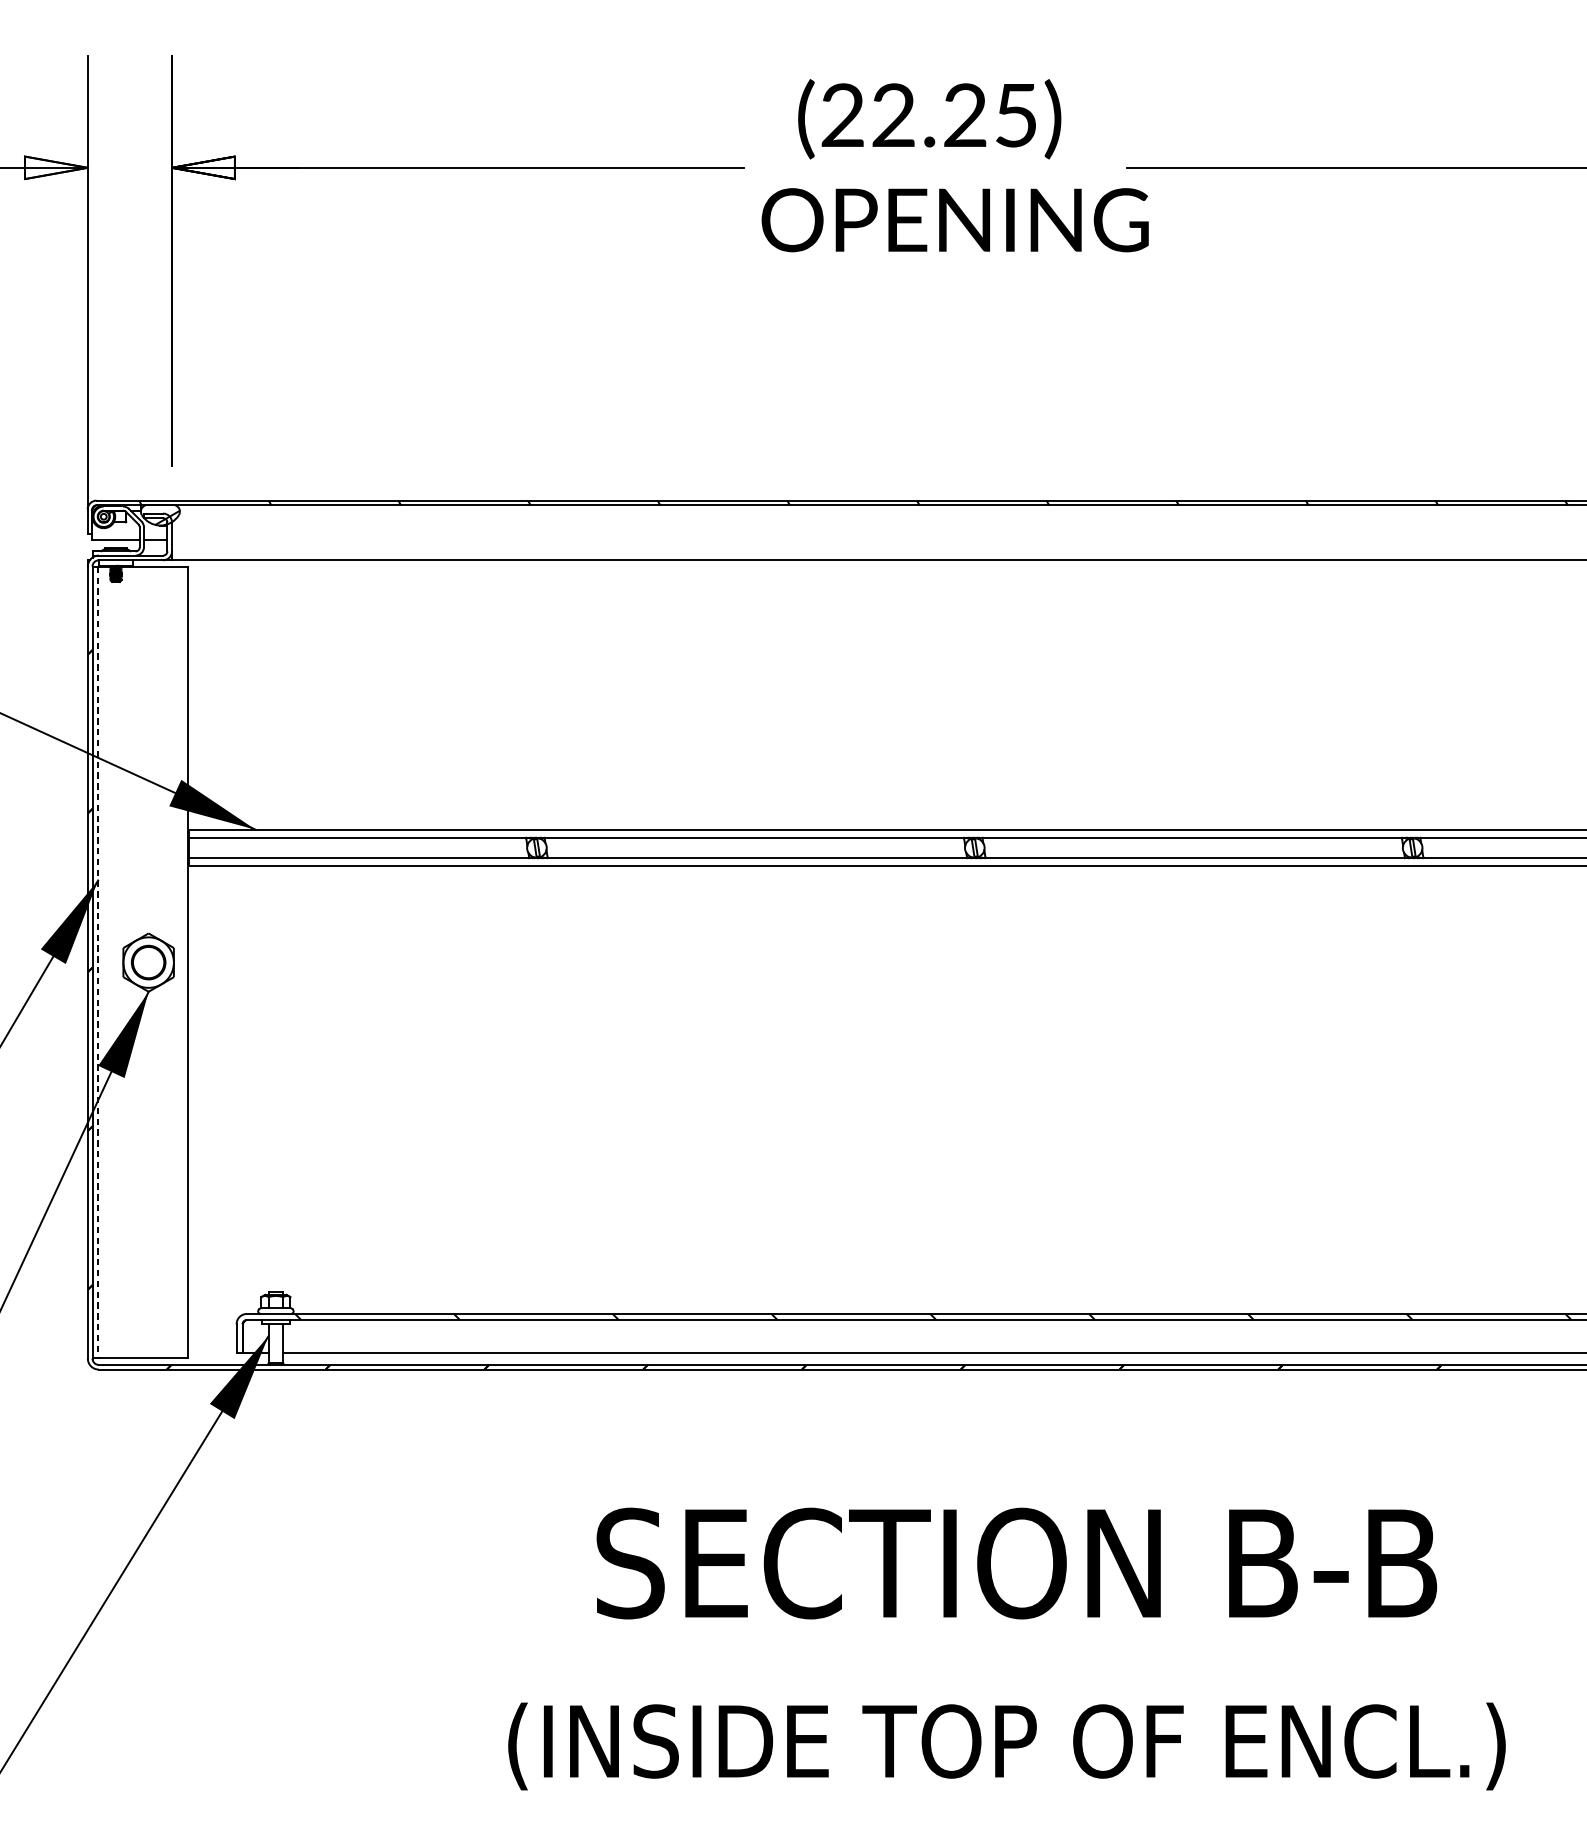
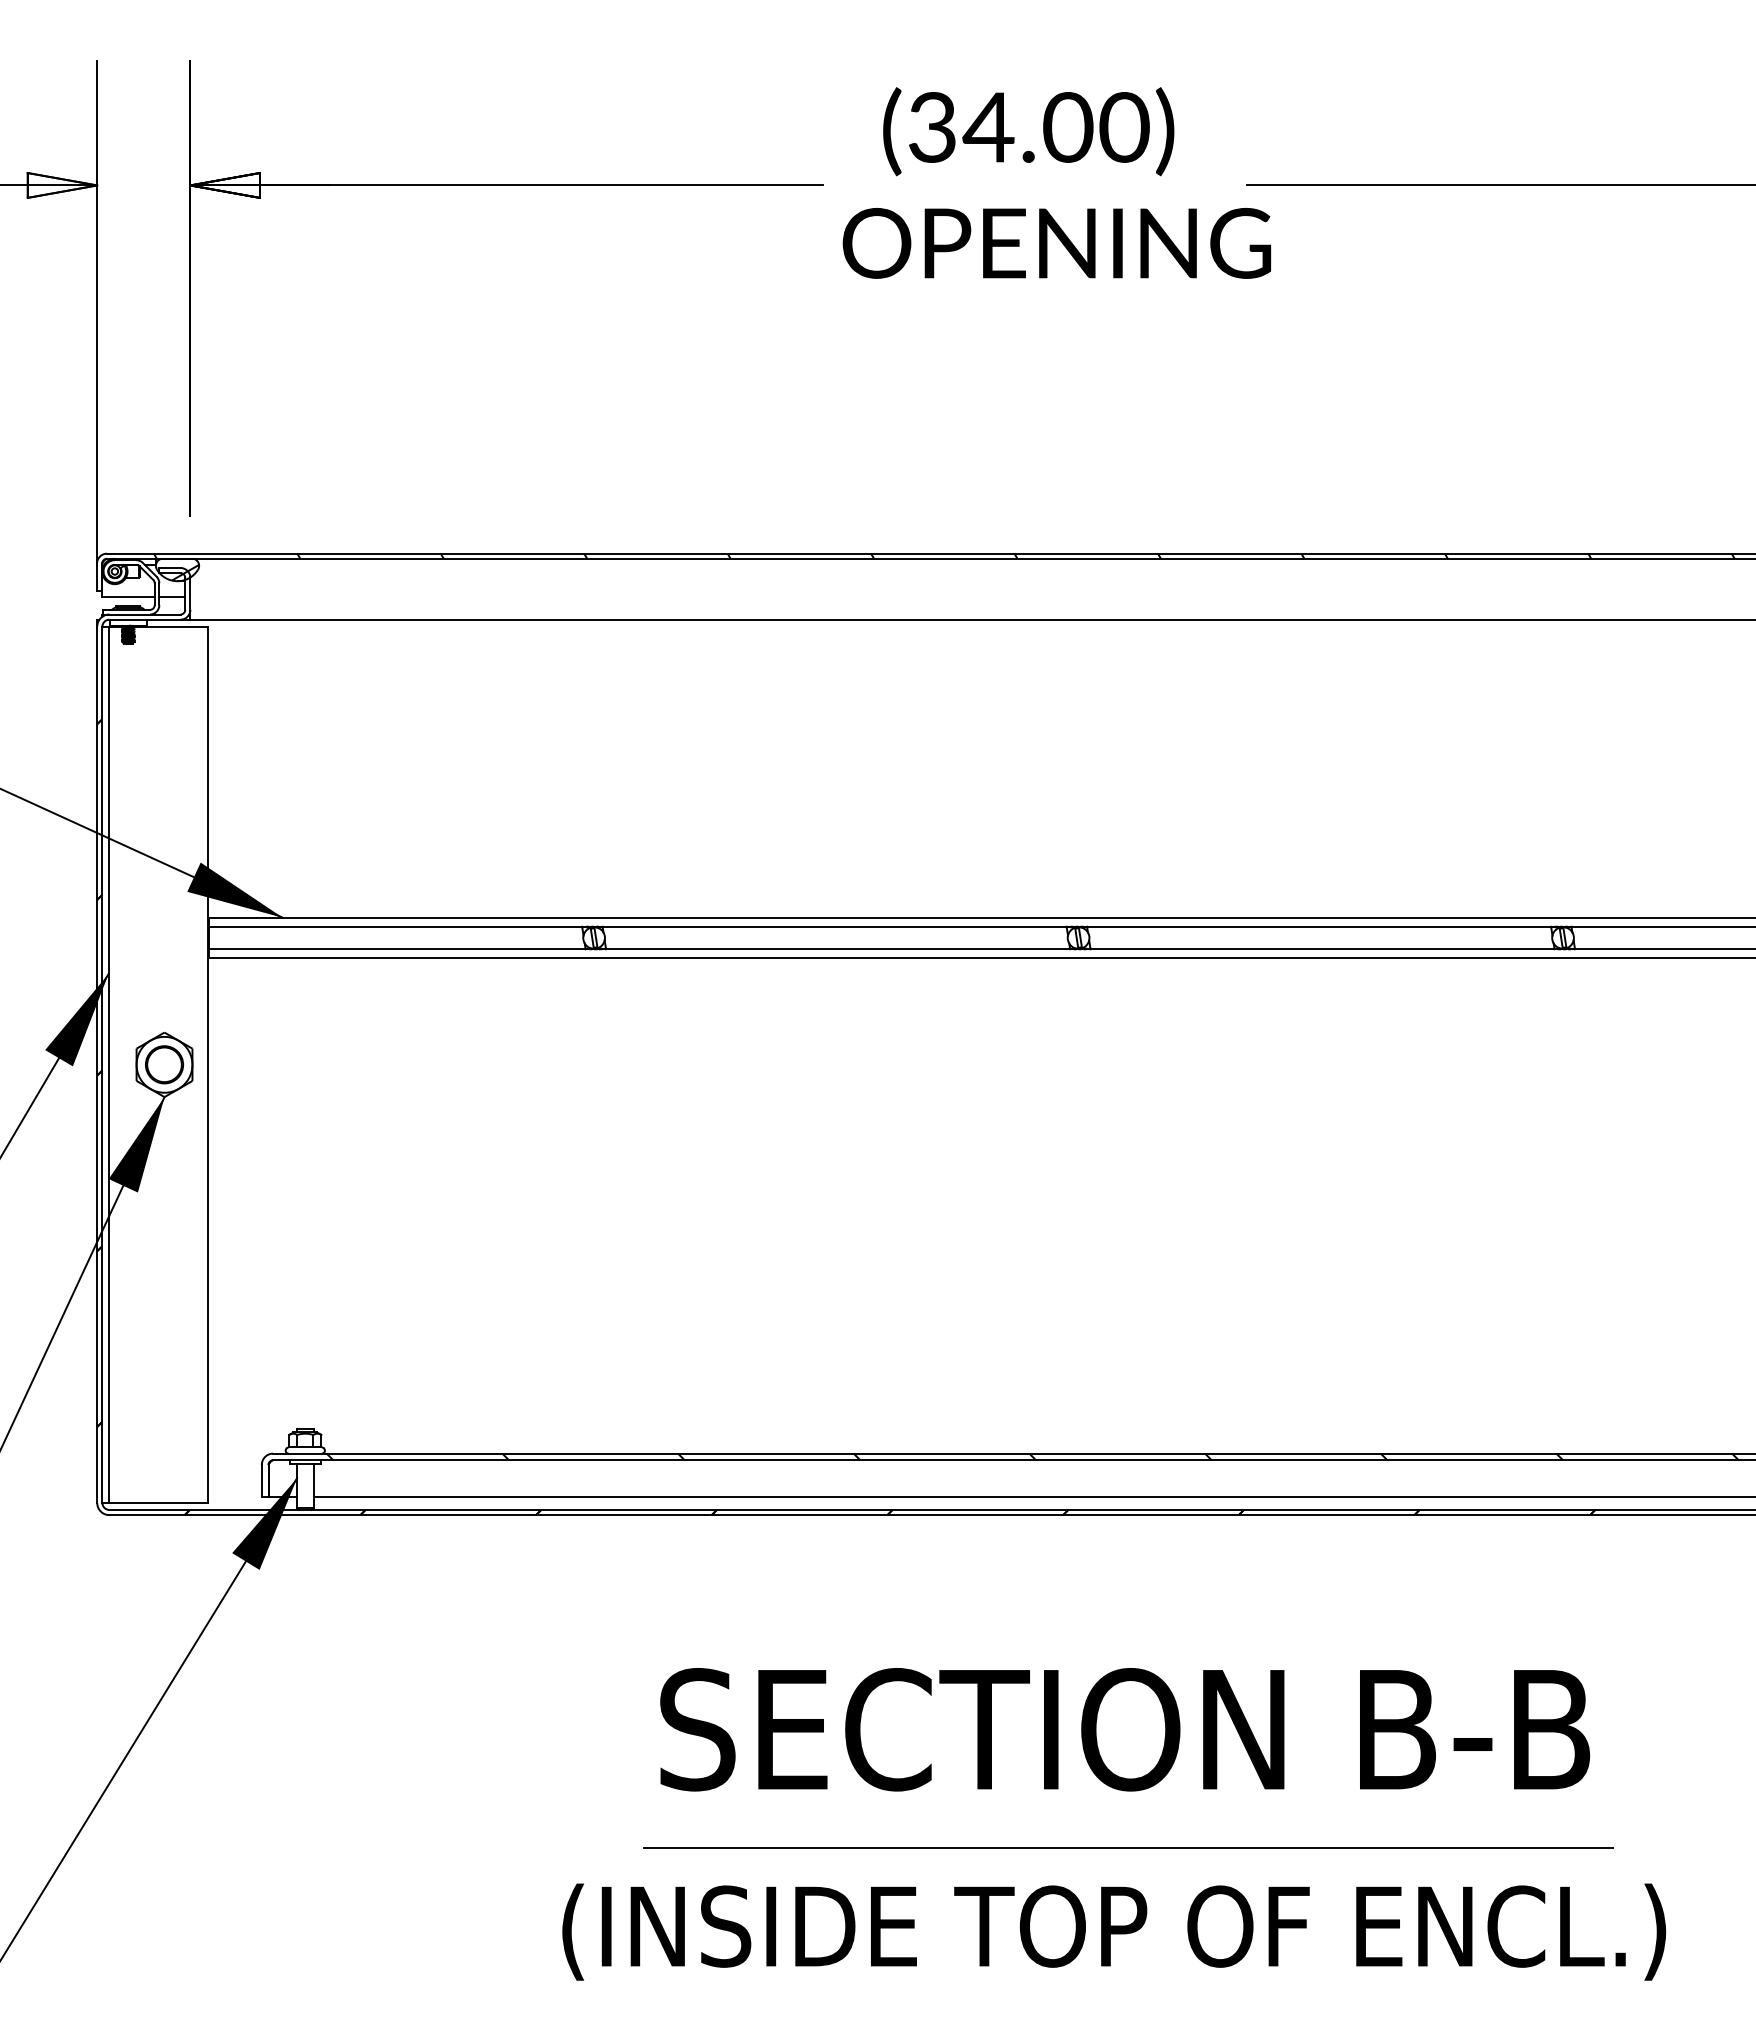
text: (930, 115) -> (1029, 127), (22.25) -> (34.00)
line: (98, 962) -> (108, 1064), dashed -> solid
line: (1019, 1669) -> (1128, 1847), added

